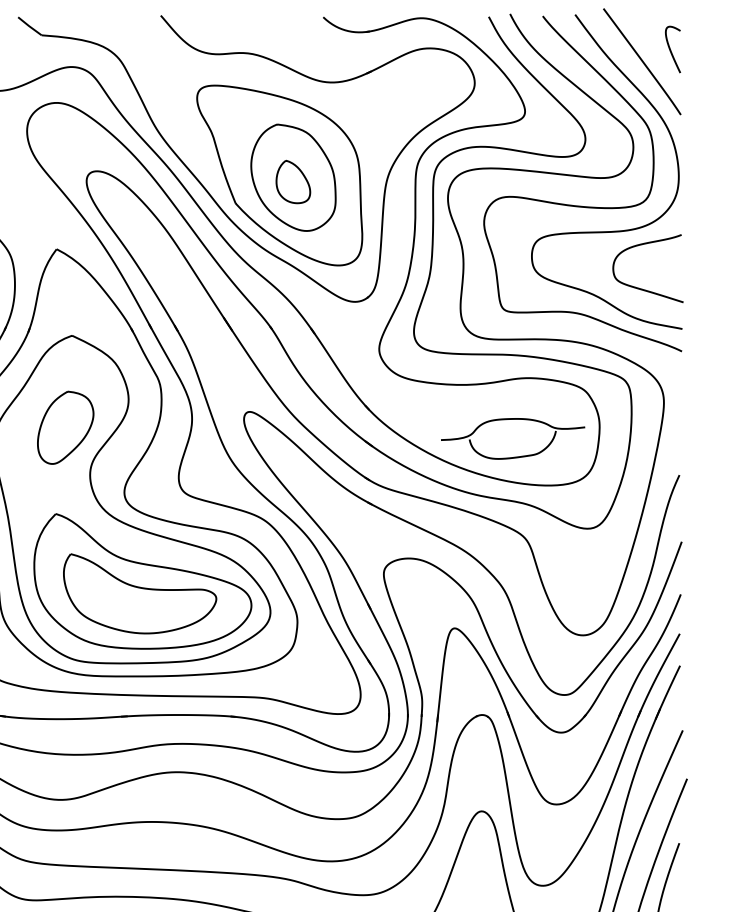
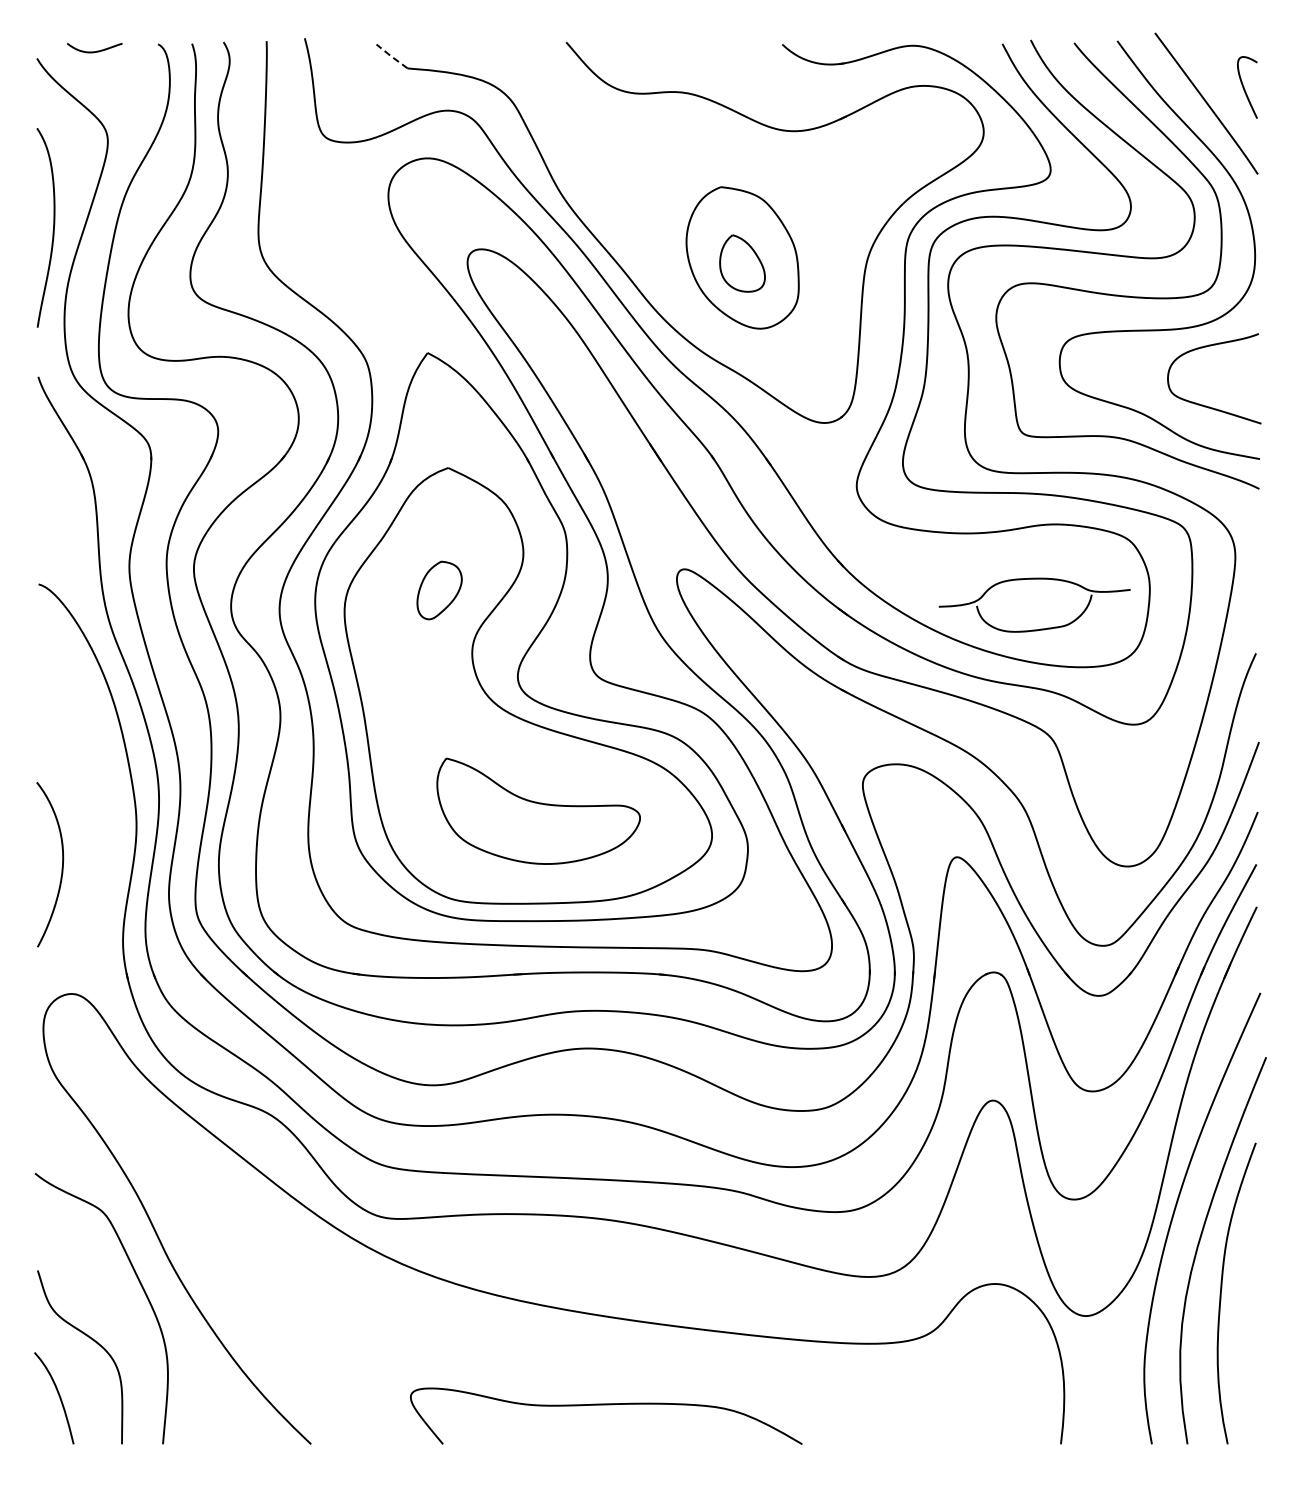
line: (28, 26) -> (390, 56), solid -> dashed
part: (279, 175) -> (724, 254), removed
part: (65, 427) -> (439, 590), size x0.6
part: (142, 581) -> (542, 794), removed

